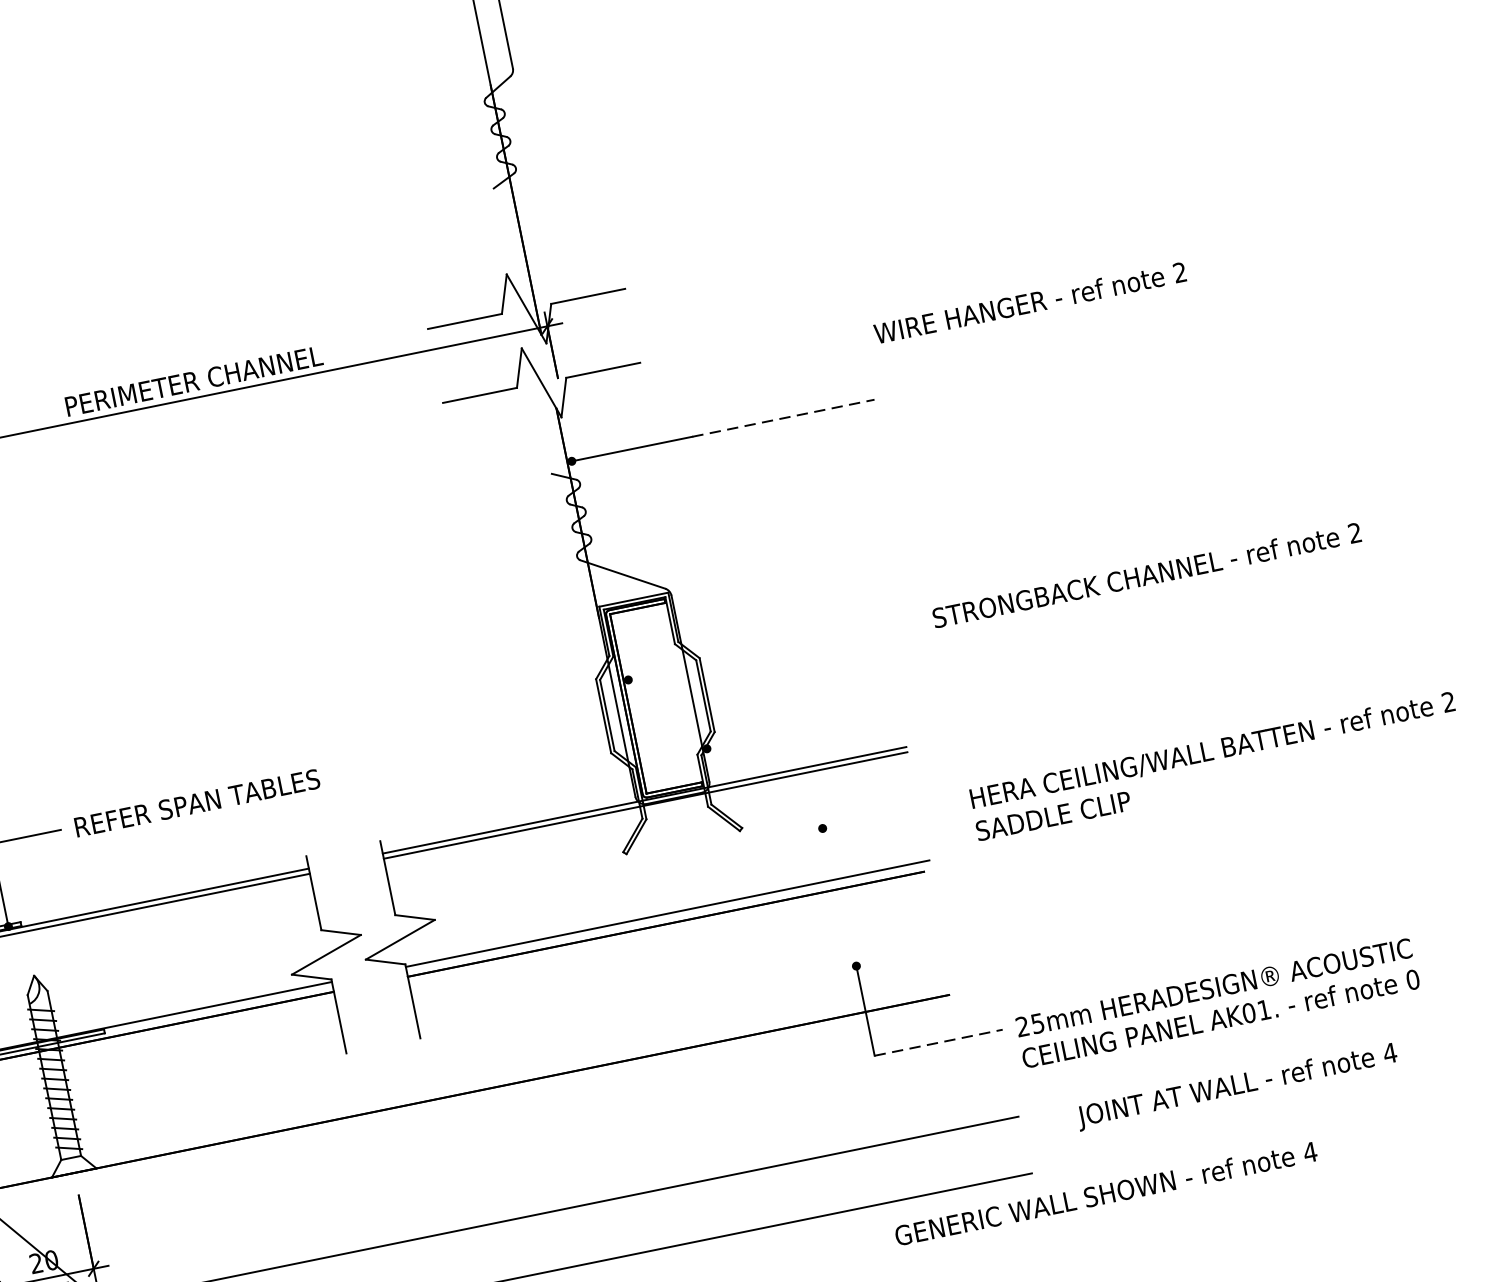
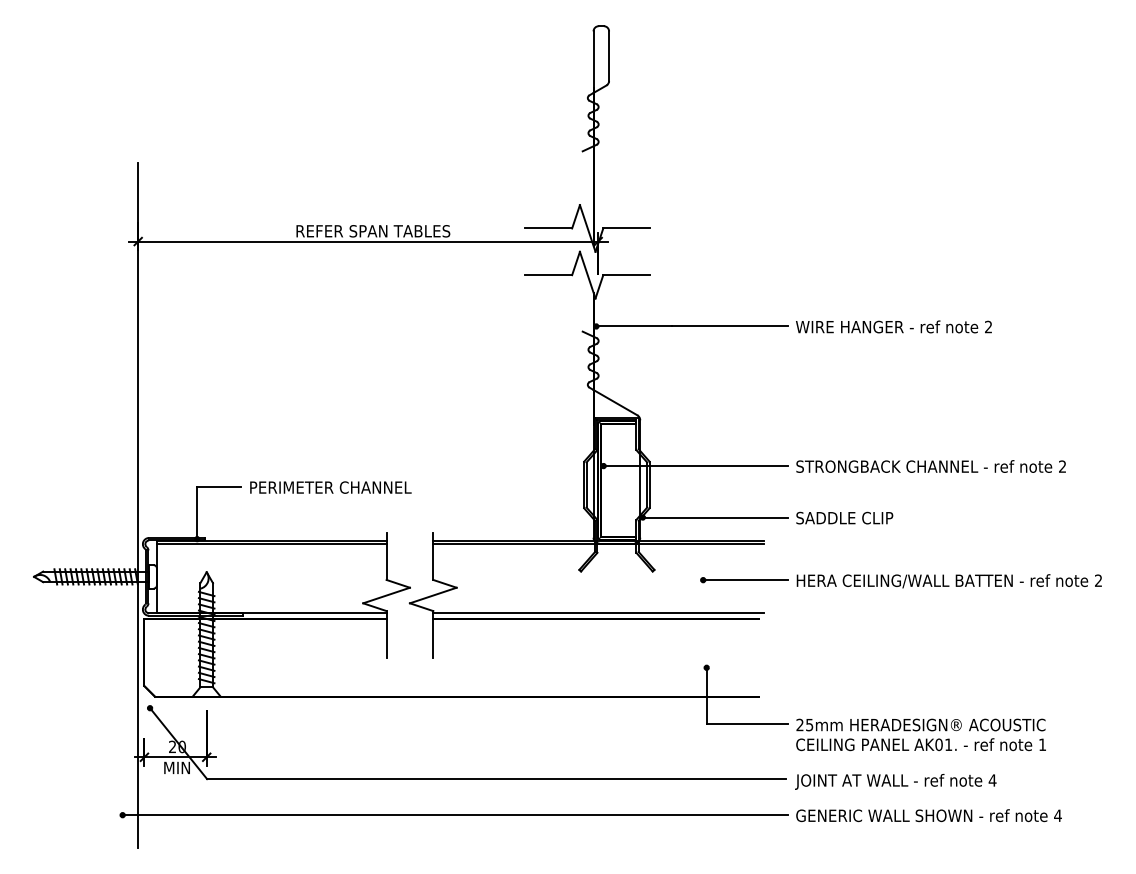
text: (1029, 302) -> (893, 326), moved
text: (194, 381) -> (377, 231), PERIMETER CHANNEL -> REFER SPAN TABLES
line: (784, 418) -> (730, 326), dashed -> solid
line: (773, 651) -> (695, 466), added
line: (820, 725) -> (714, 517), added
text: (204, 801) -> (331, 487), REFER SPAN TABLES -> PERIMETER CHANNEL
line: (889, 815) -> (745, 580), added
text: (1052, 815) -> (844, 517), moved
text: (1412, 979) -> (1042, 744), 0 -> 1
line: (939, 1042) -> (747, 724), dashed -> solid
text: (1236, 1086) -> (895, 781), moved
text: (1105, 1193) -> (928, 815), moved

